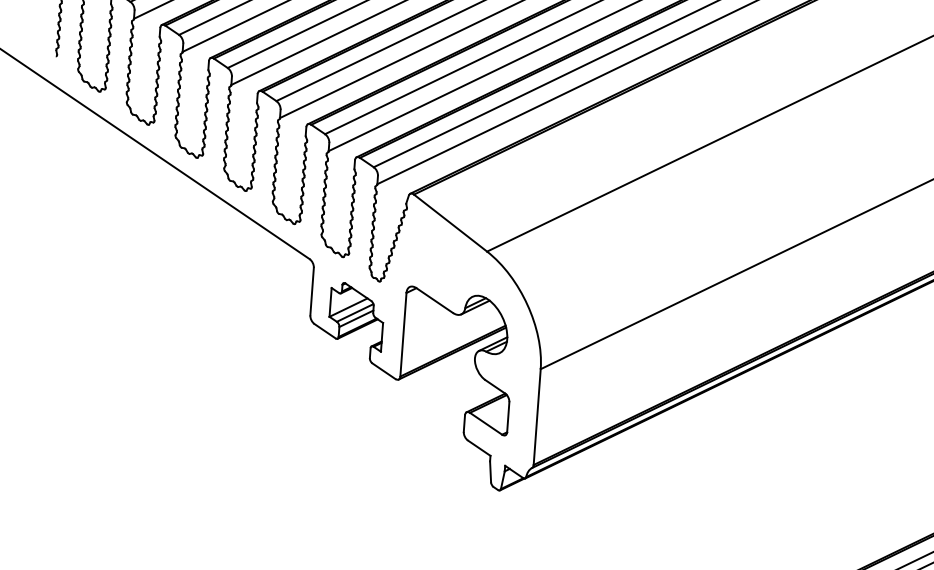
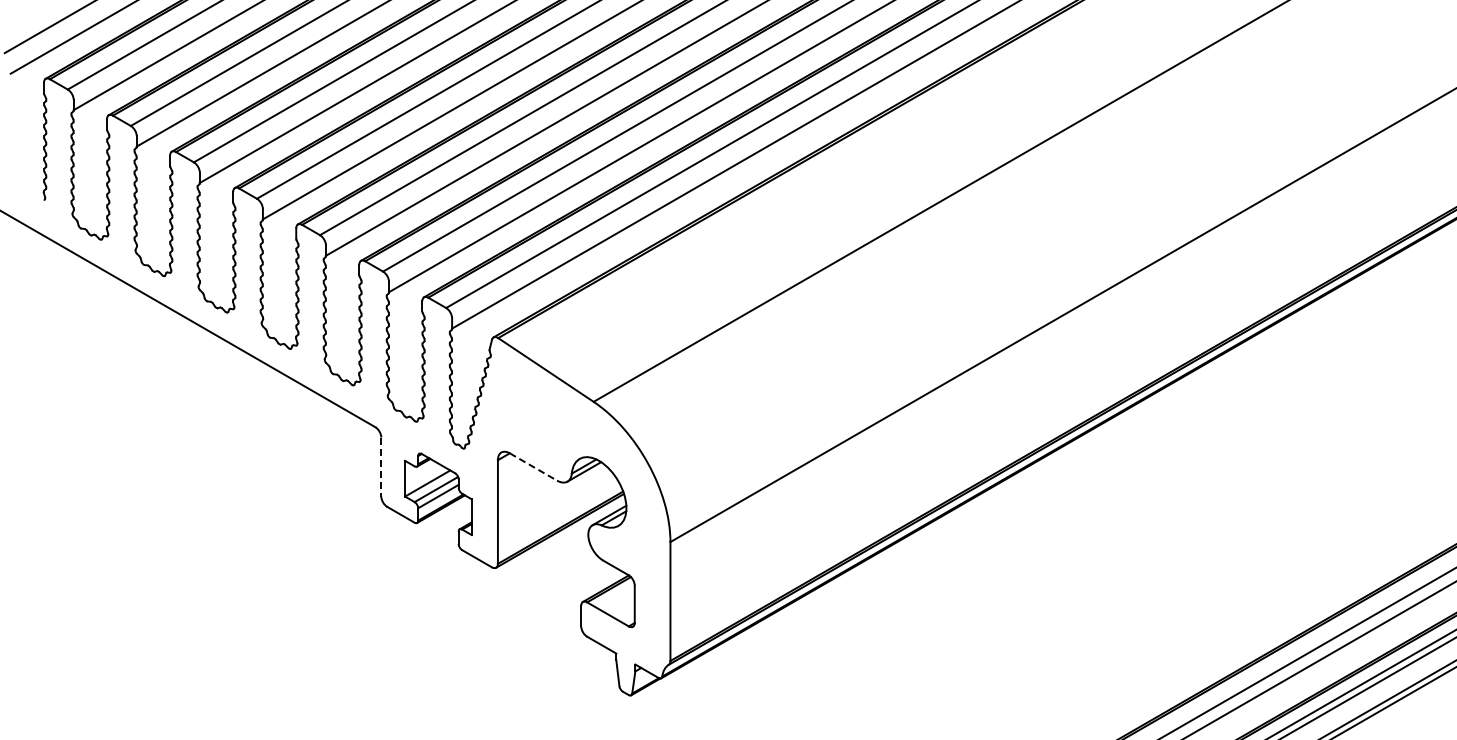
line: (312, 291) -> (381, 467), solid -> dashed
line: (434, 300) -> (533, 467), solid -> dashed

